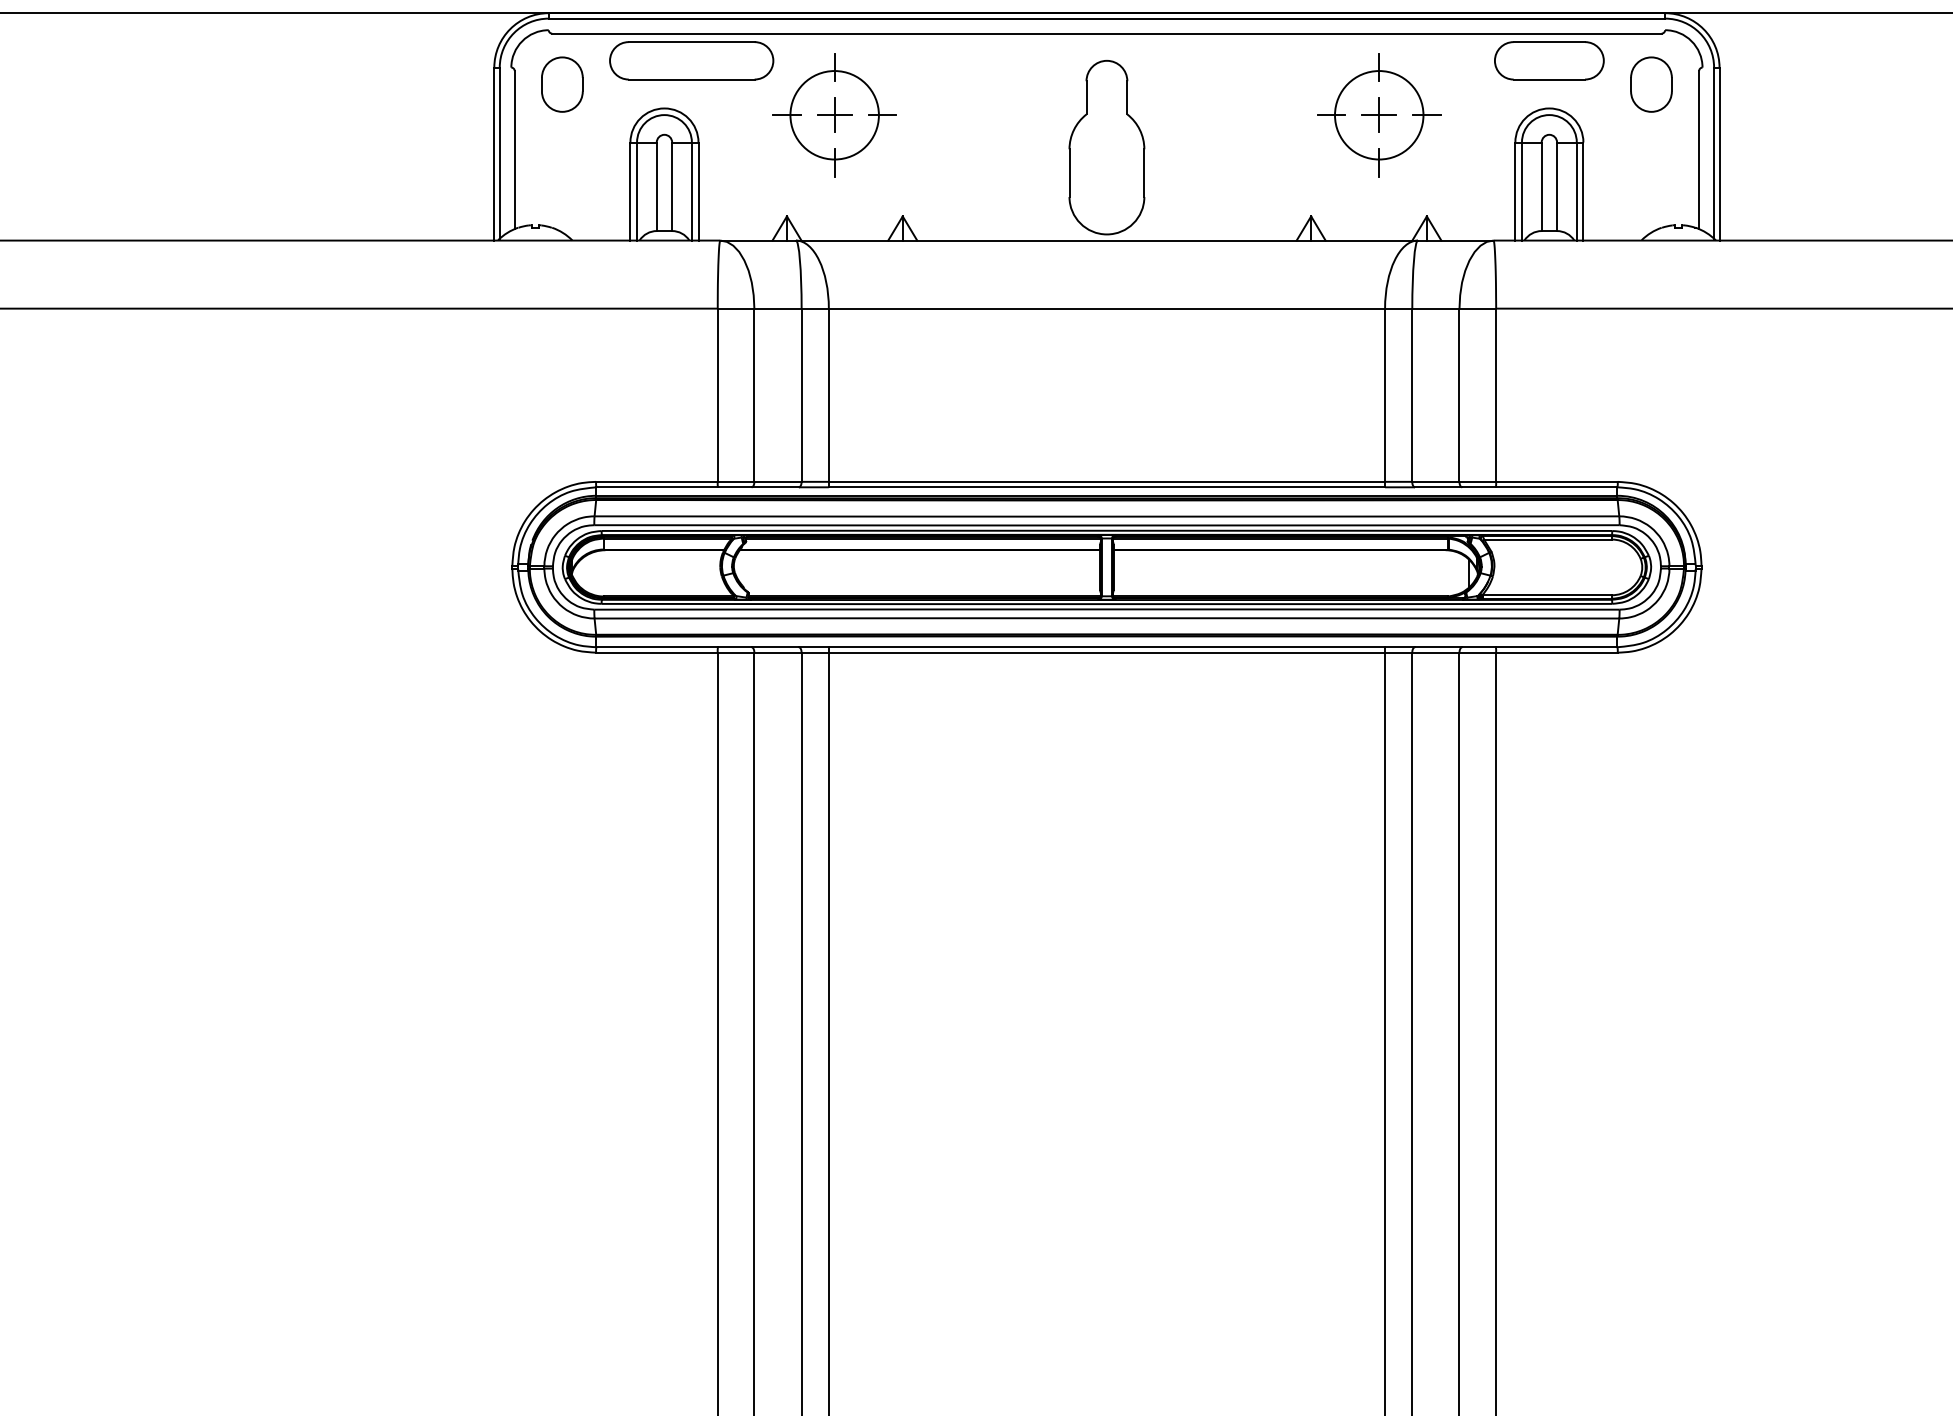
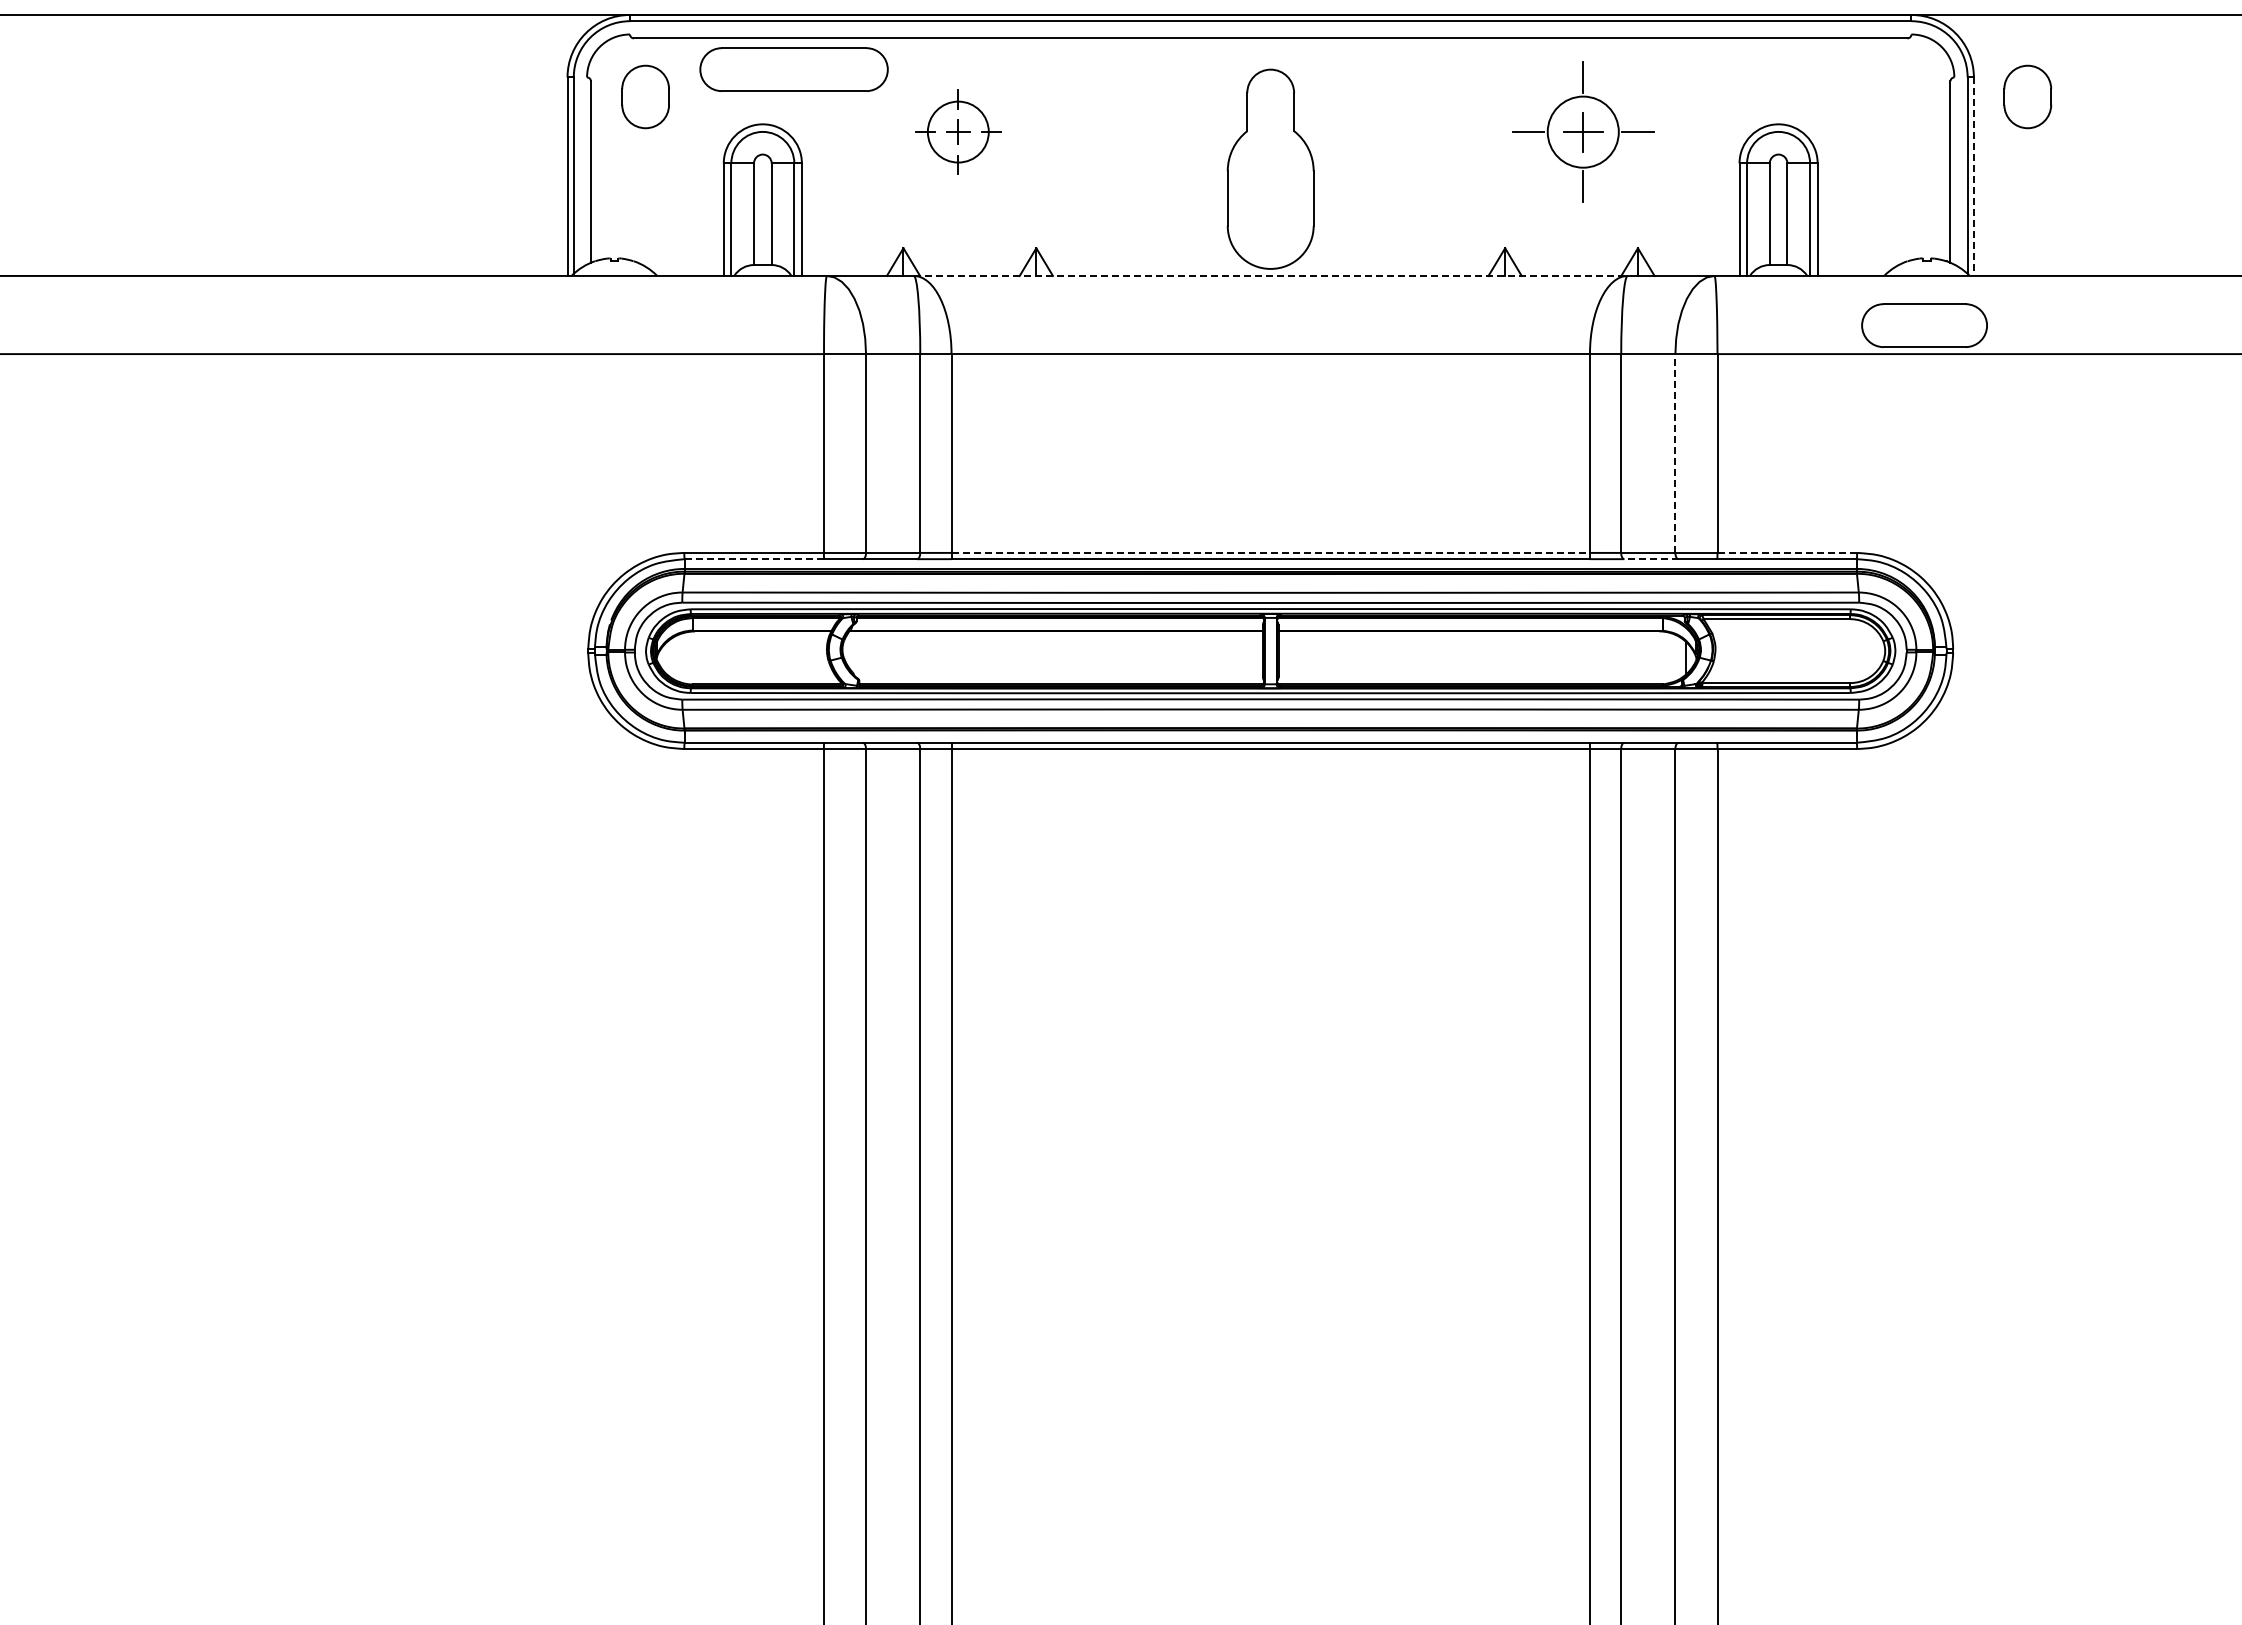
part: (1549, 60) -> (1924, 325), moved
part: (1651, 84) -> (2027, 96), moved
part: (834, 114) -> (958, 131), size x0.6
circle: (1379, 114) -> (1583, 131), size x0.7
line: (1719, 154) -> (1973, 177), solid -> dashed
line: (1106, 240) -> (1270, 275), solid -> dashed
line: (1459, 395) -> (1675, 453), solid -> dashed
line: (1107, 481) -> (1271, 552), solid -> dashed
line: (1557, 481) -> (1787, 552), solid -> dashed
line: (657, 487) -> (754, 559), solid -> dashed
line: (1437, 487) -> (1650, 559), solid -> dashed

